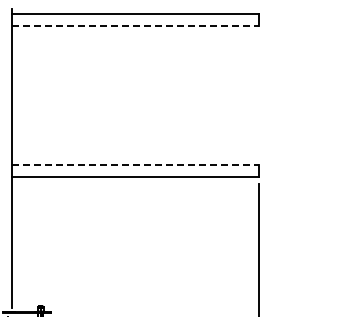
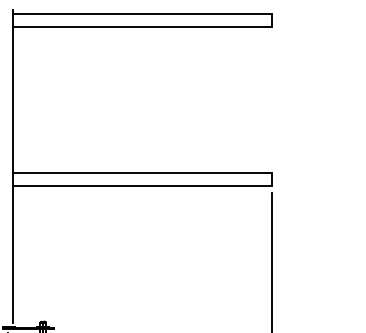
line: (135, 26) -> (142, 27), dashed -> solid
line: (135, 164) -> (142, 172), dashed -> solid

